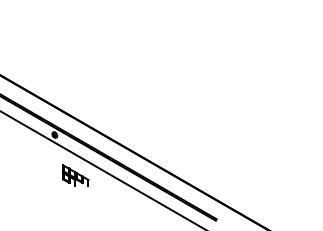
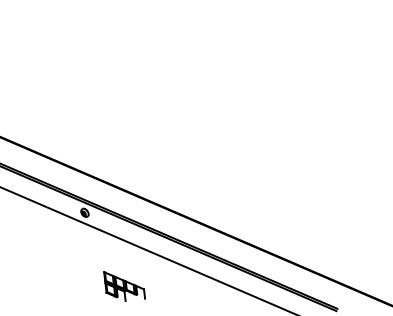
part: (75, 175) -> (124, 285), moved

